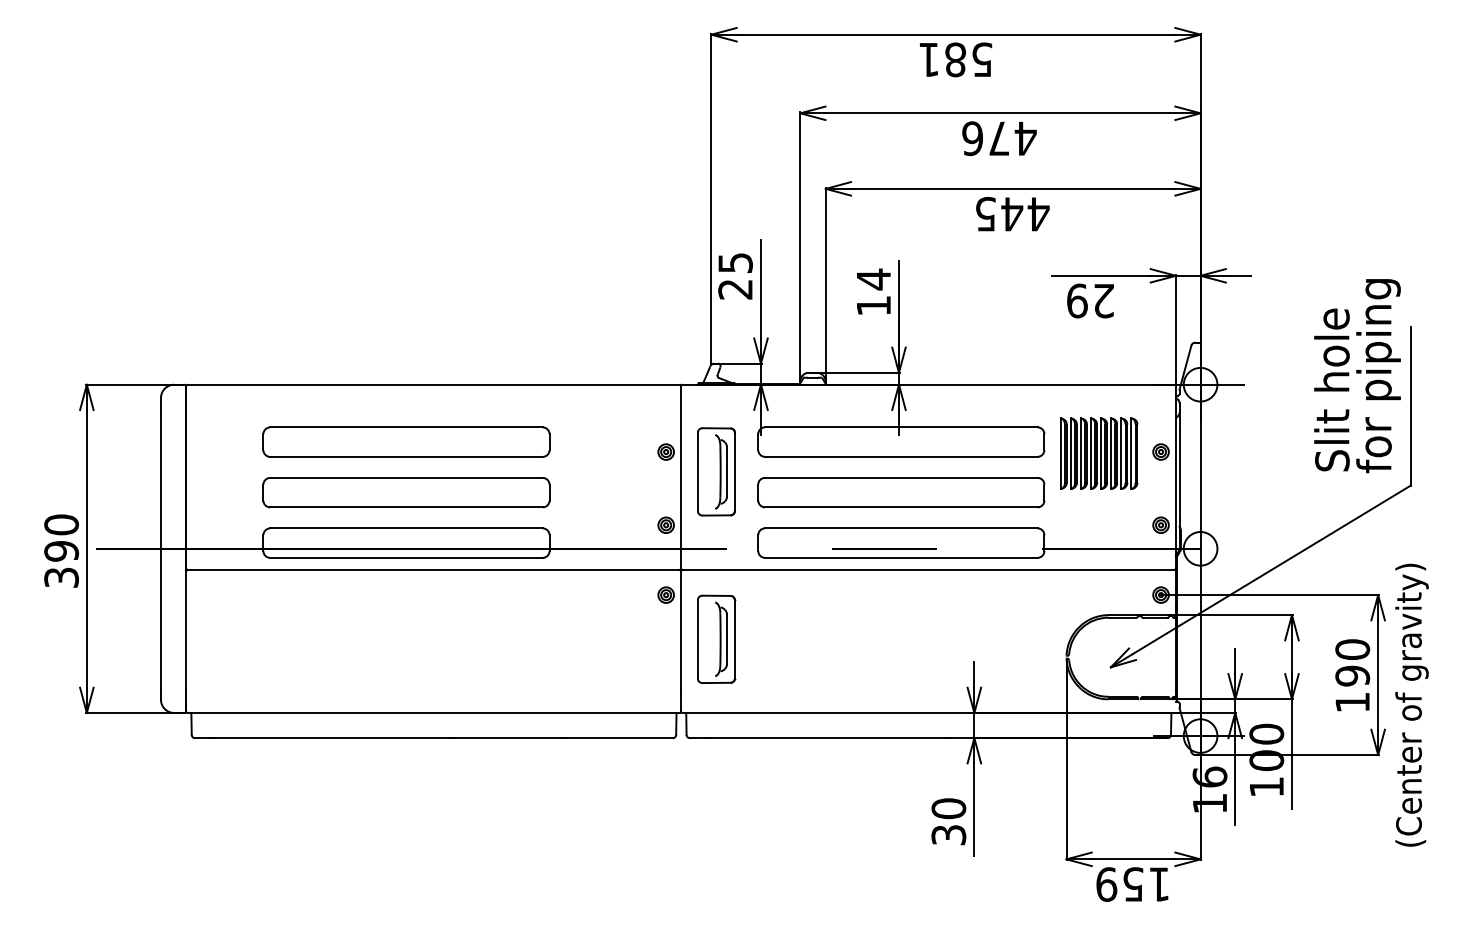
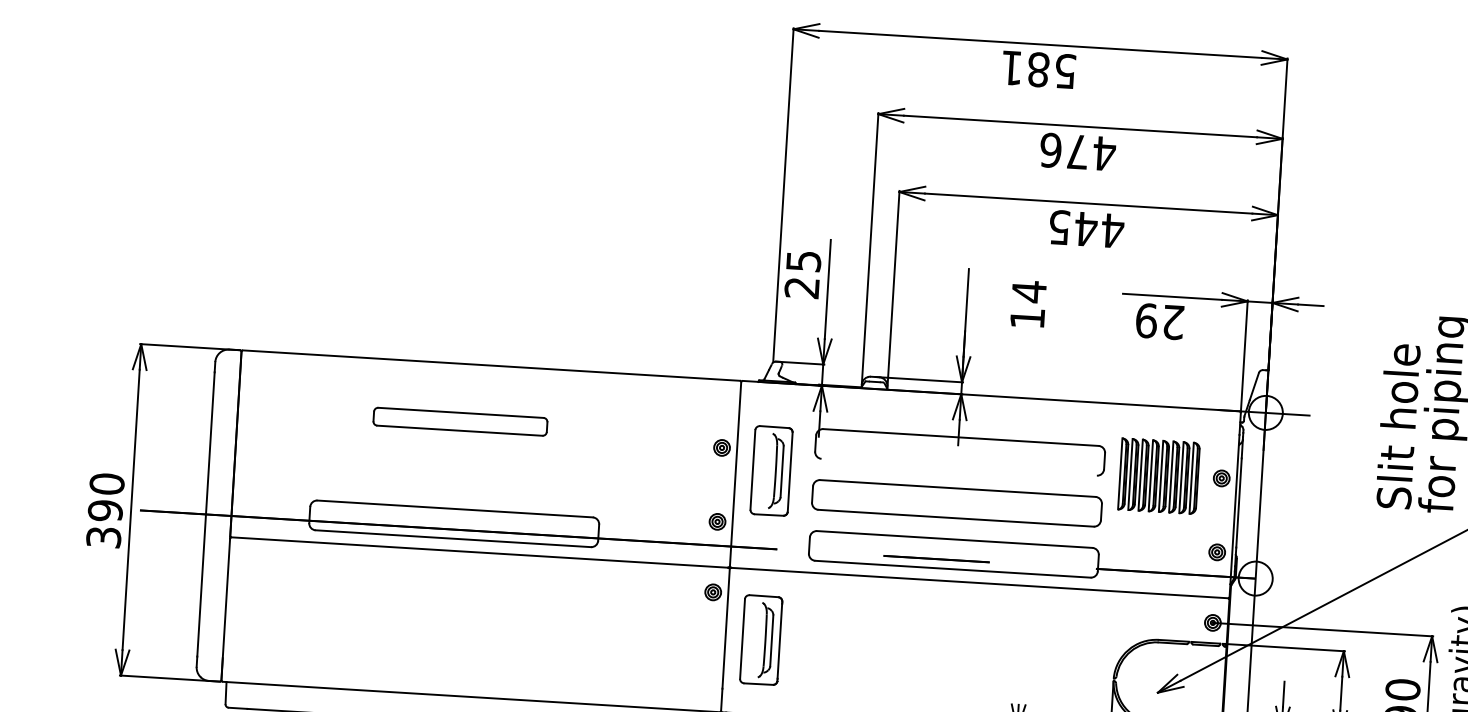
text: (873, 291) -> (1028, 303), moved
part: (406, 441) -> (460, 421), size x0.6
line: (901, 456) -> (959, 466), removed
part: (406, 492) -> (457, 472), removed
line: (974, 674) -> (1019, 691), removed

